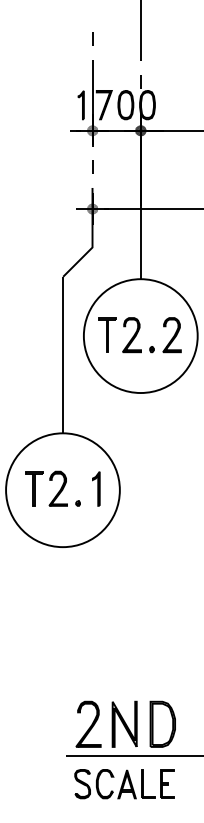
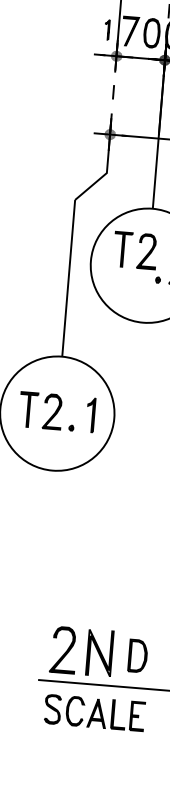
part: (80, 105) -> (106, 29), size x0.7
part: (123, 327) -> (139, 243), moved
part: (162, 723) -> (137, 655), size x0.7

